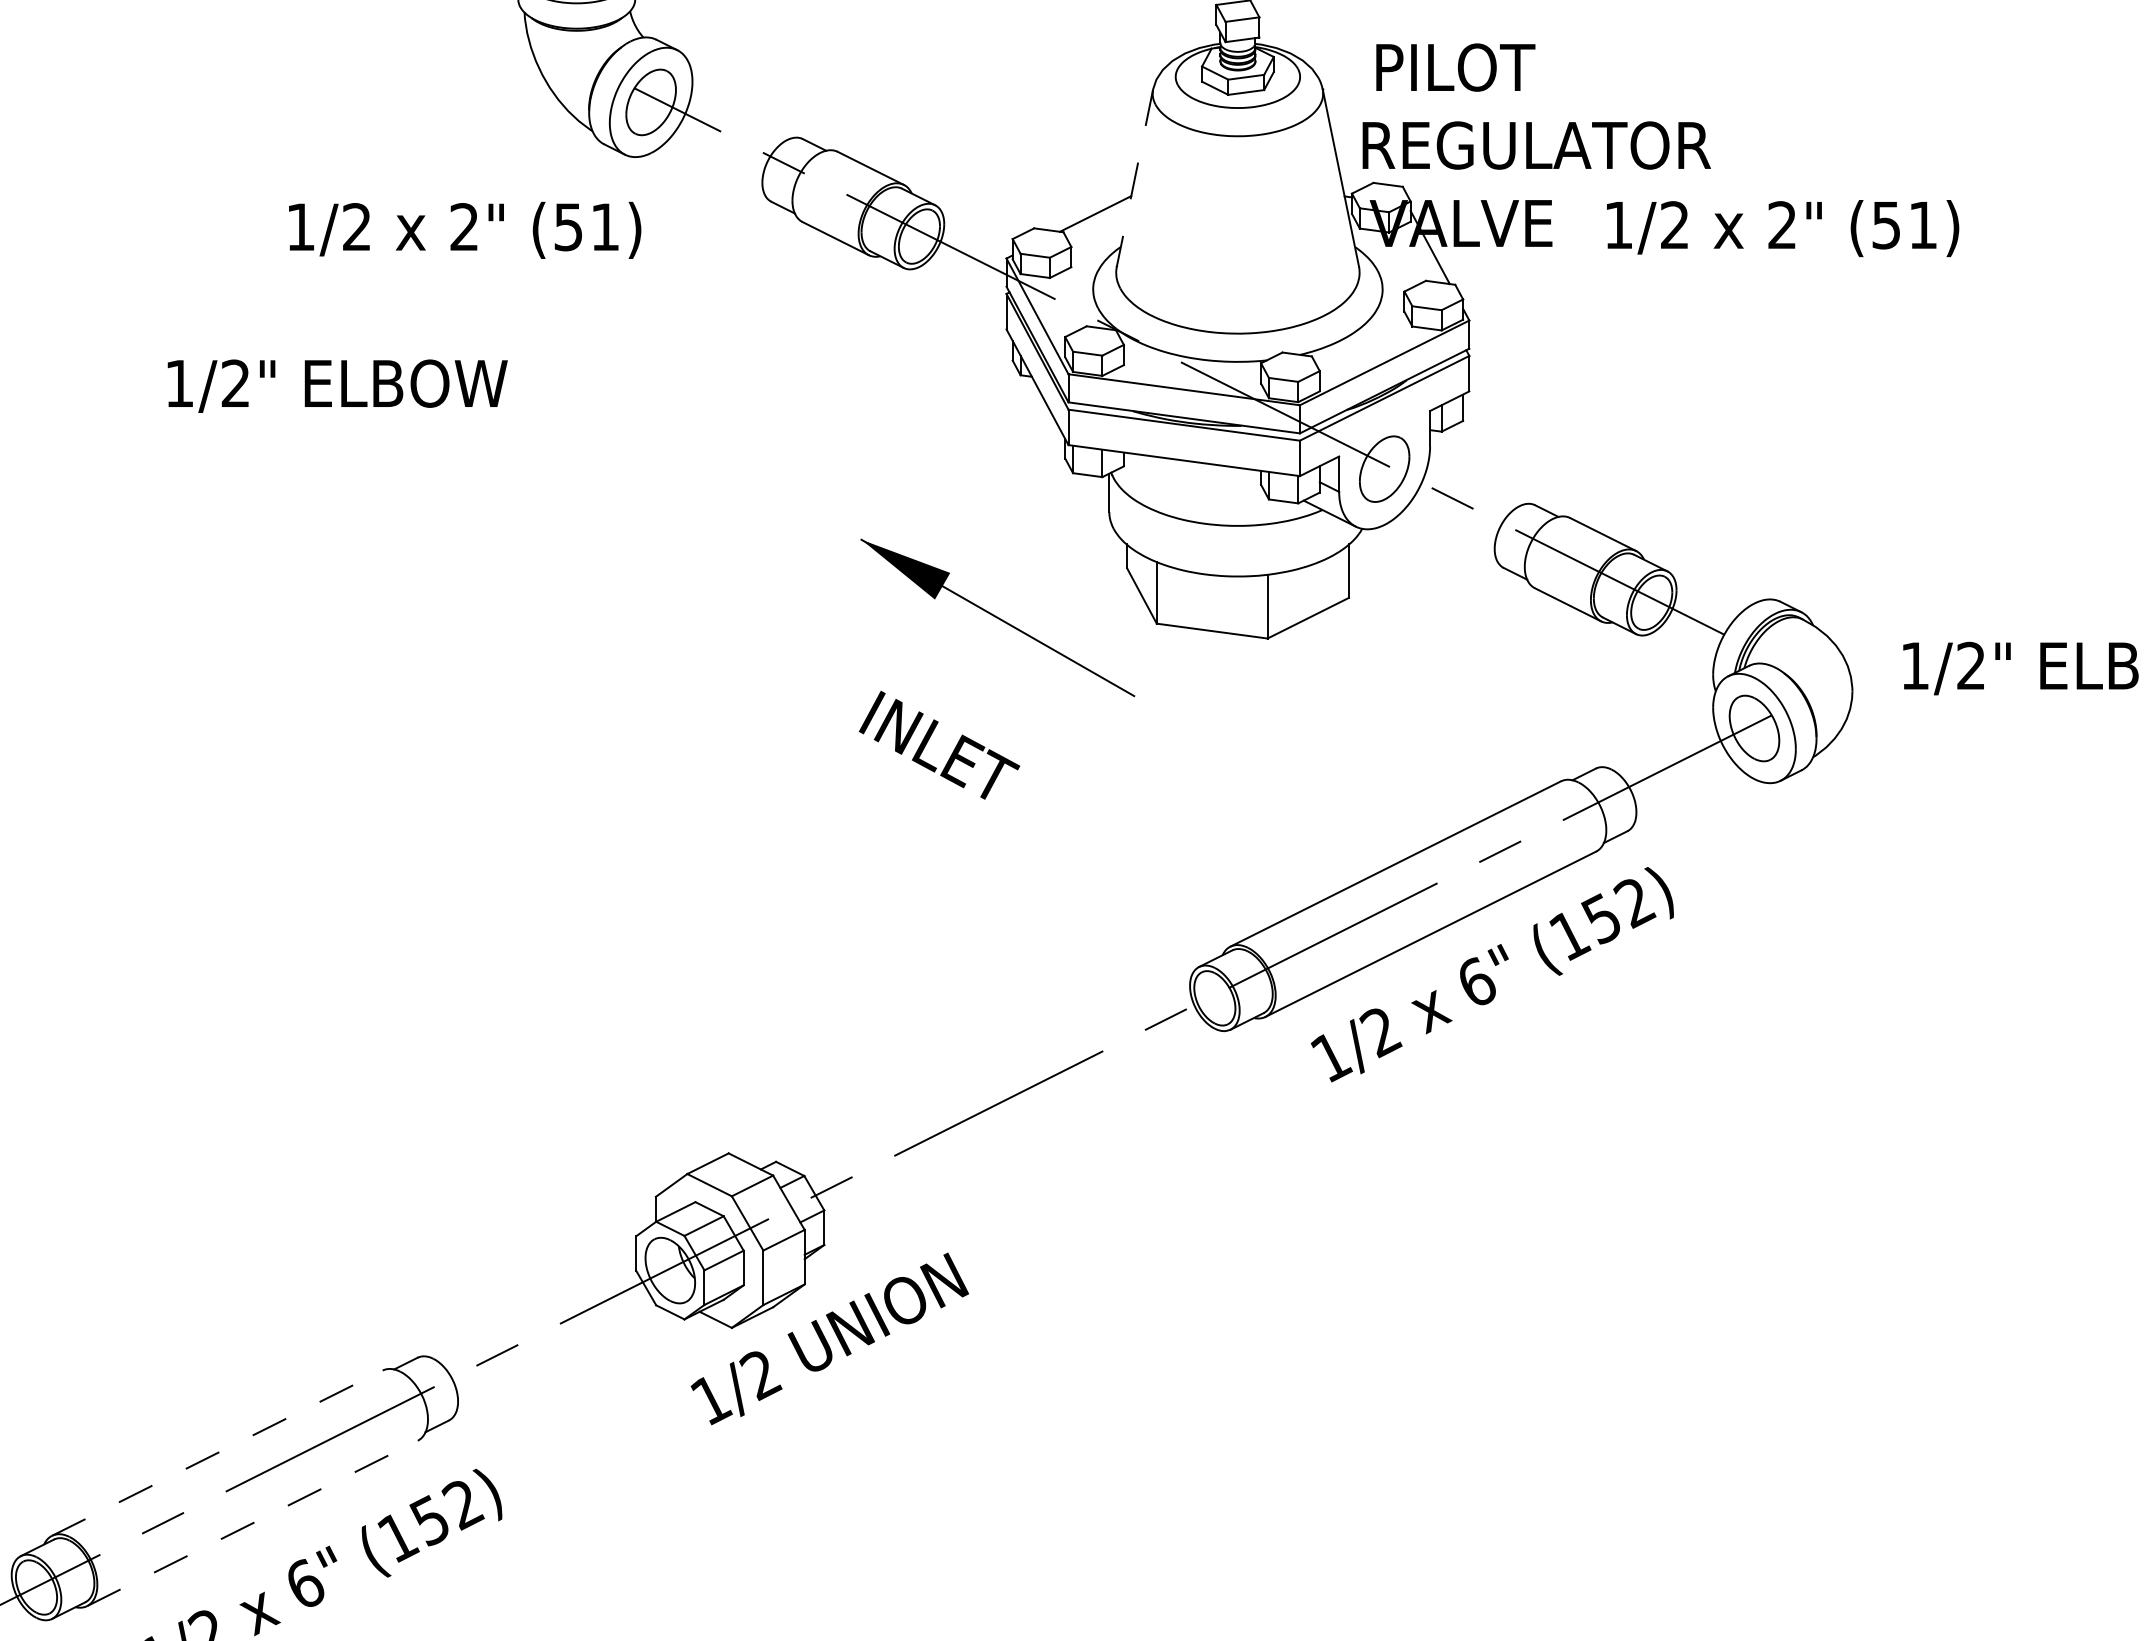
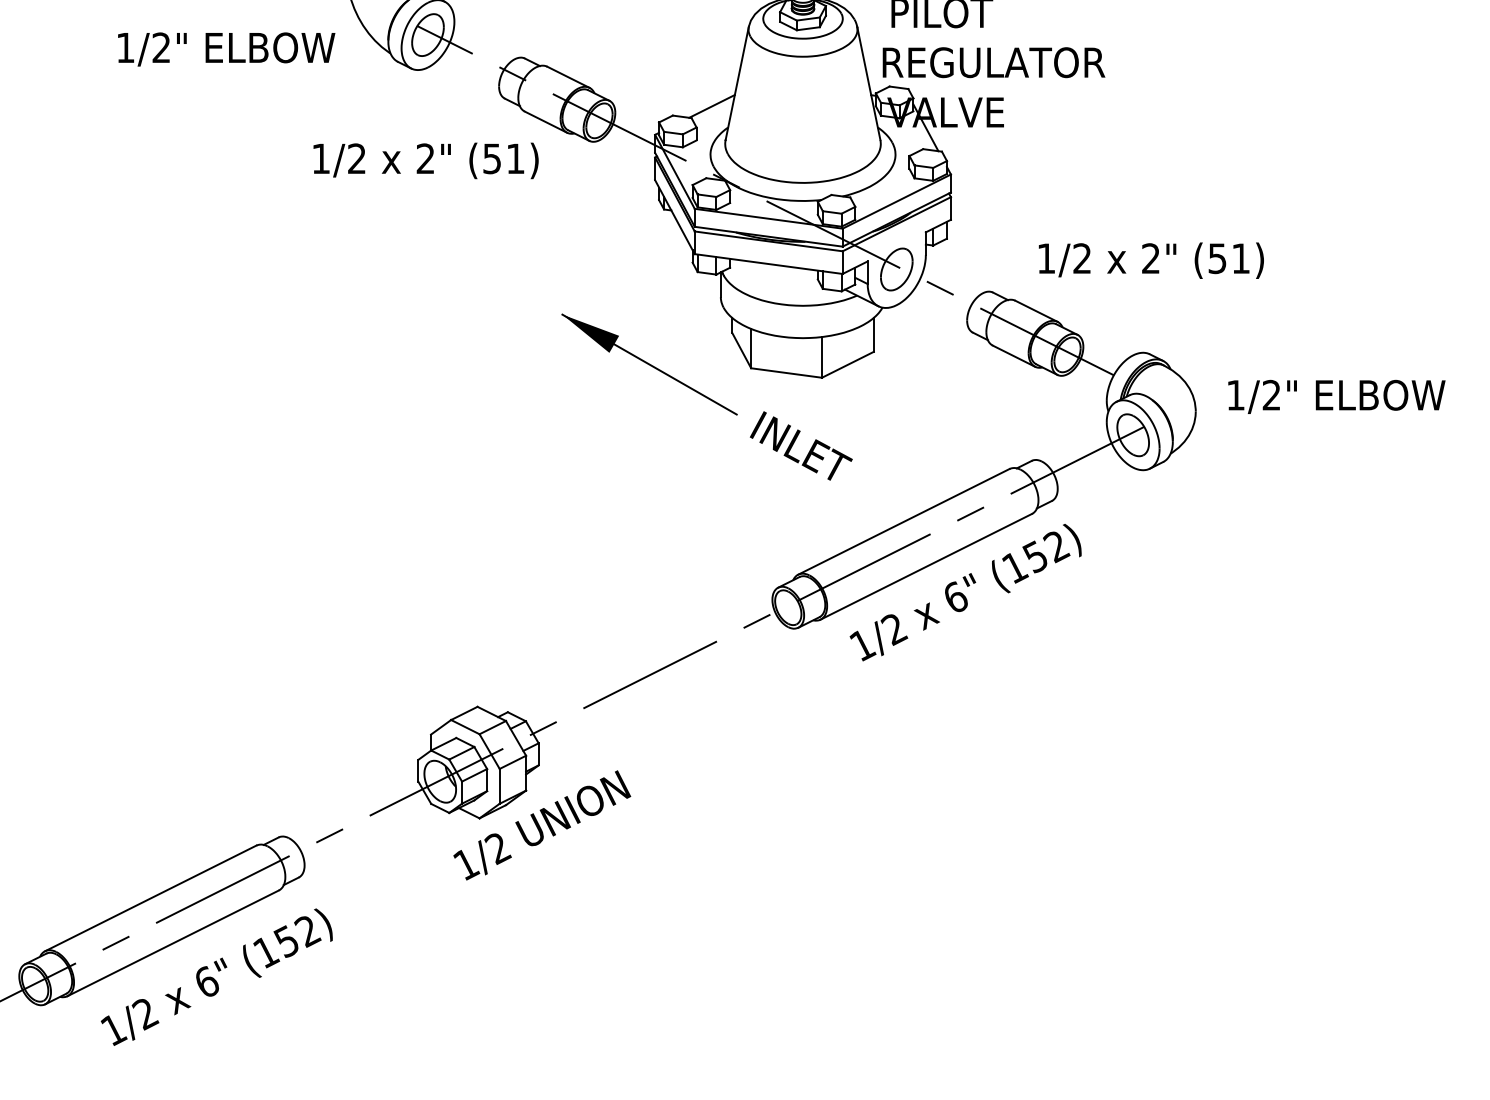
line: (1135, 178) -> (737, 83), dashed -> solid
text: (1781, 228) -> (1150, 260), moved
text: (464, 229) -> (425, 160), moved
text: (337, 386) -> (226, 49), moved
text: (939, 744) -> (801, 445), moved
line: (218, 1453) -> (151, 898), dashed -> solid
line: (252, 1523) -> (173, 943), dashed -> solid

